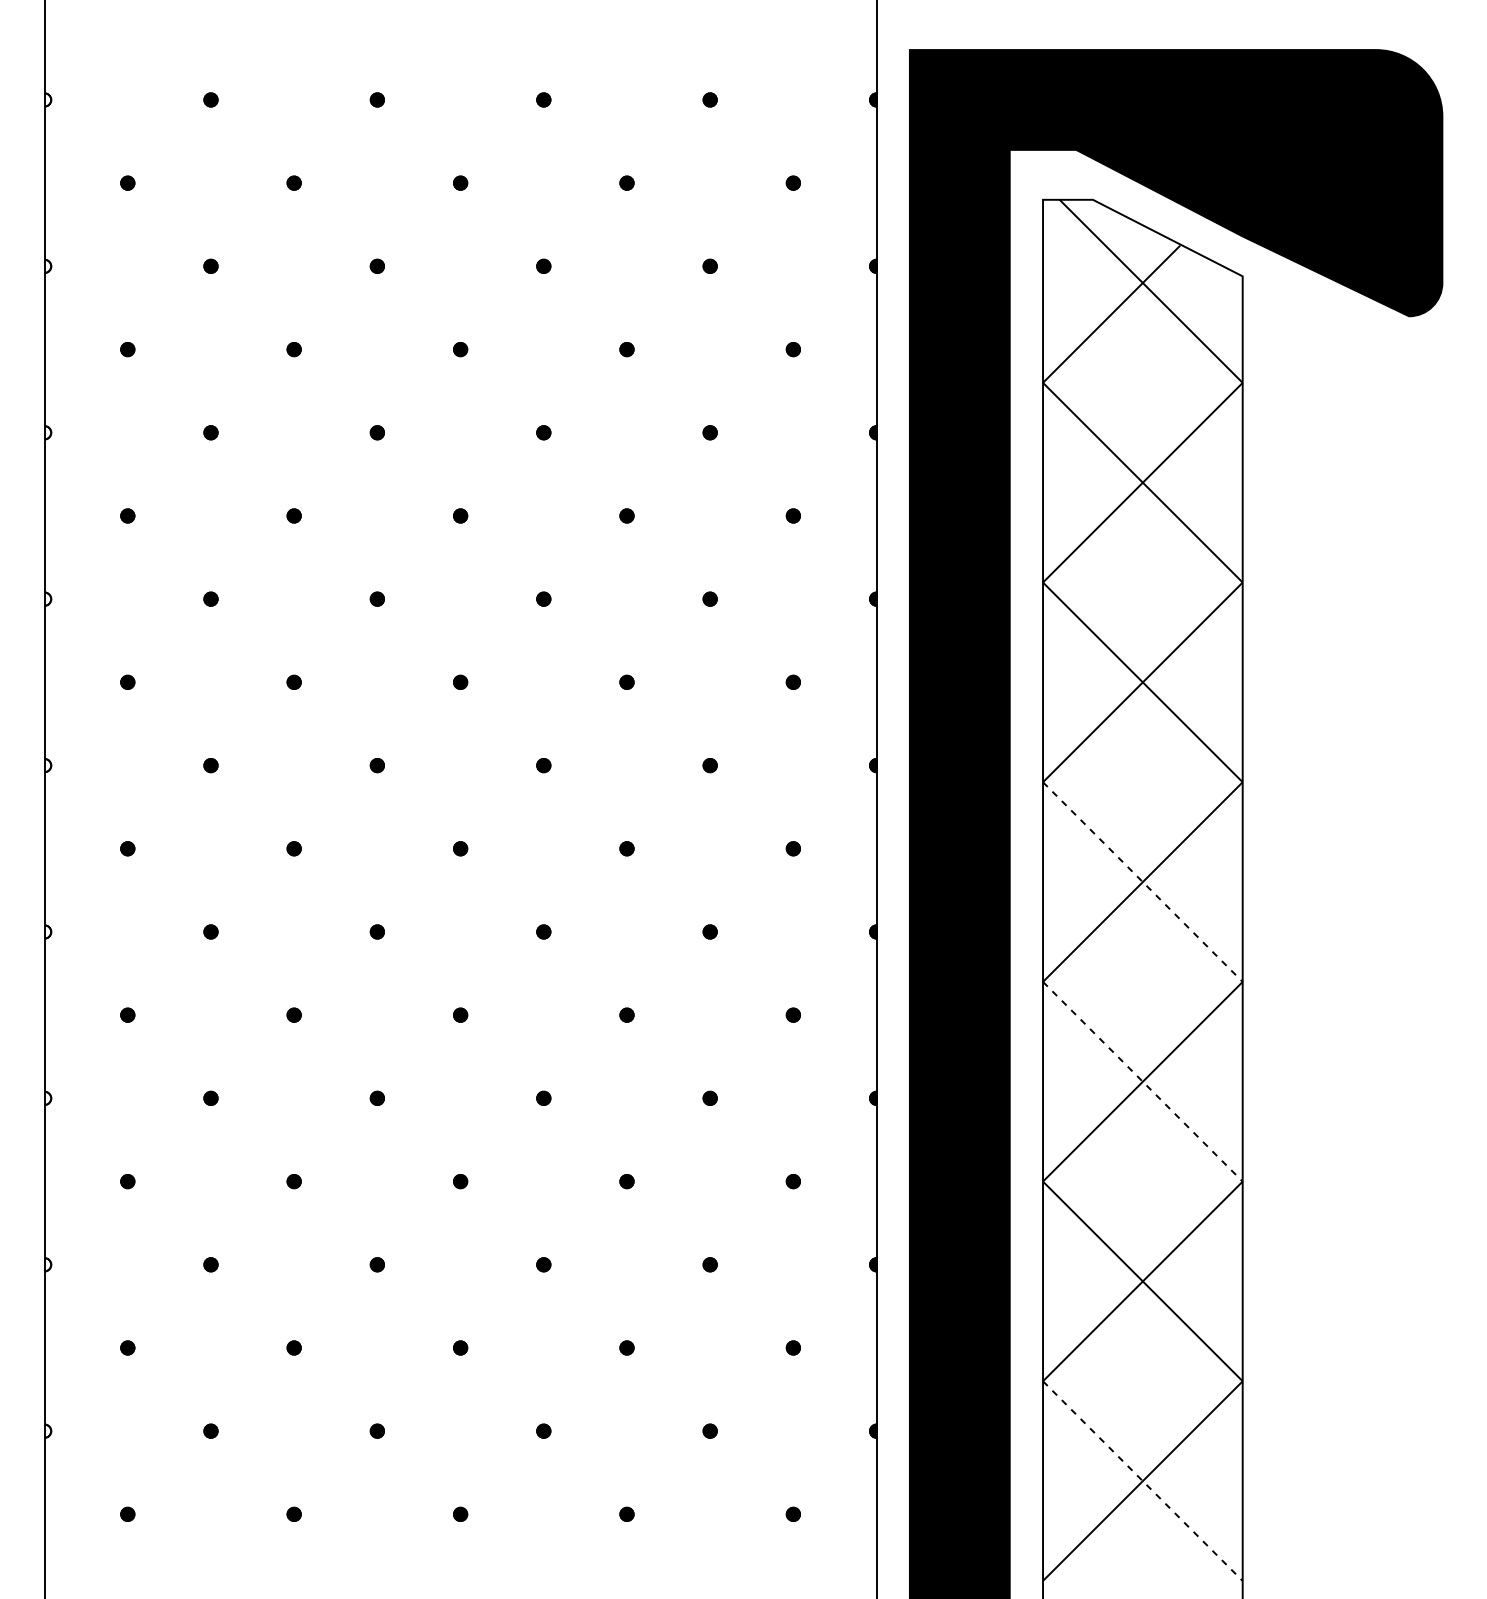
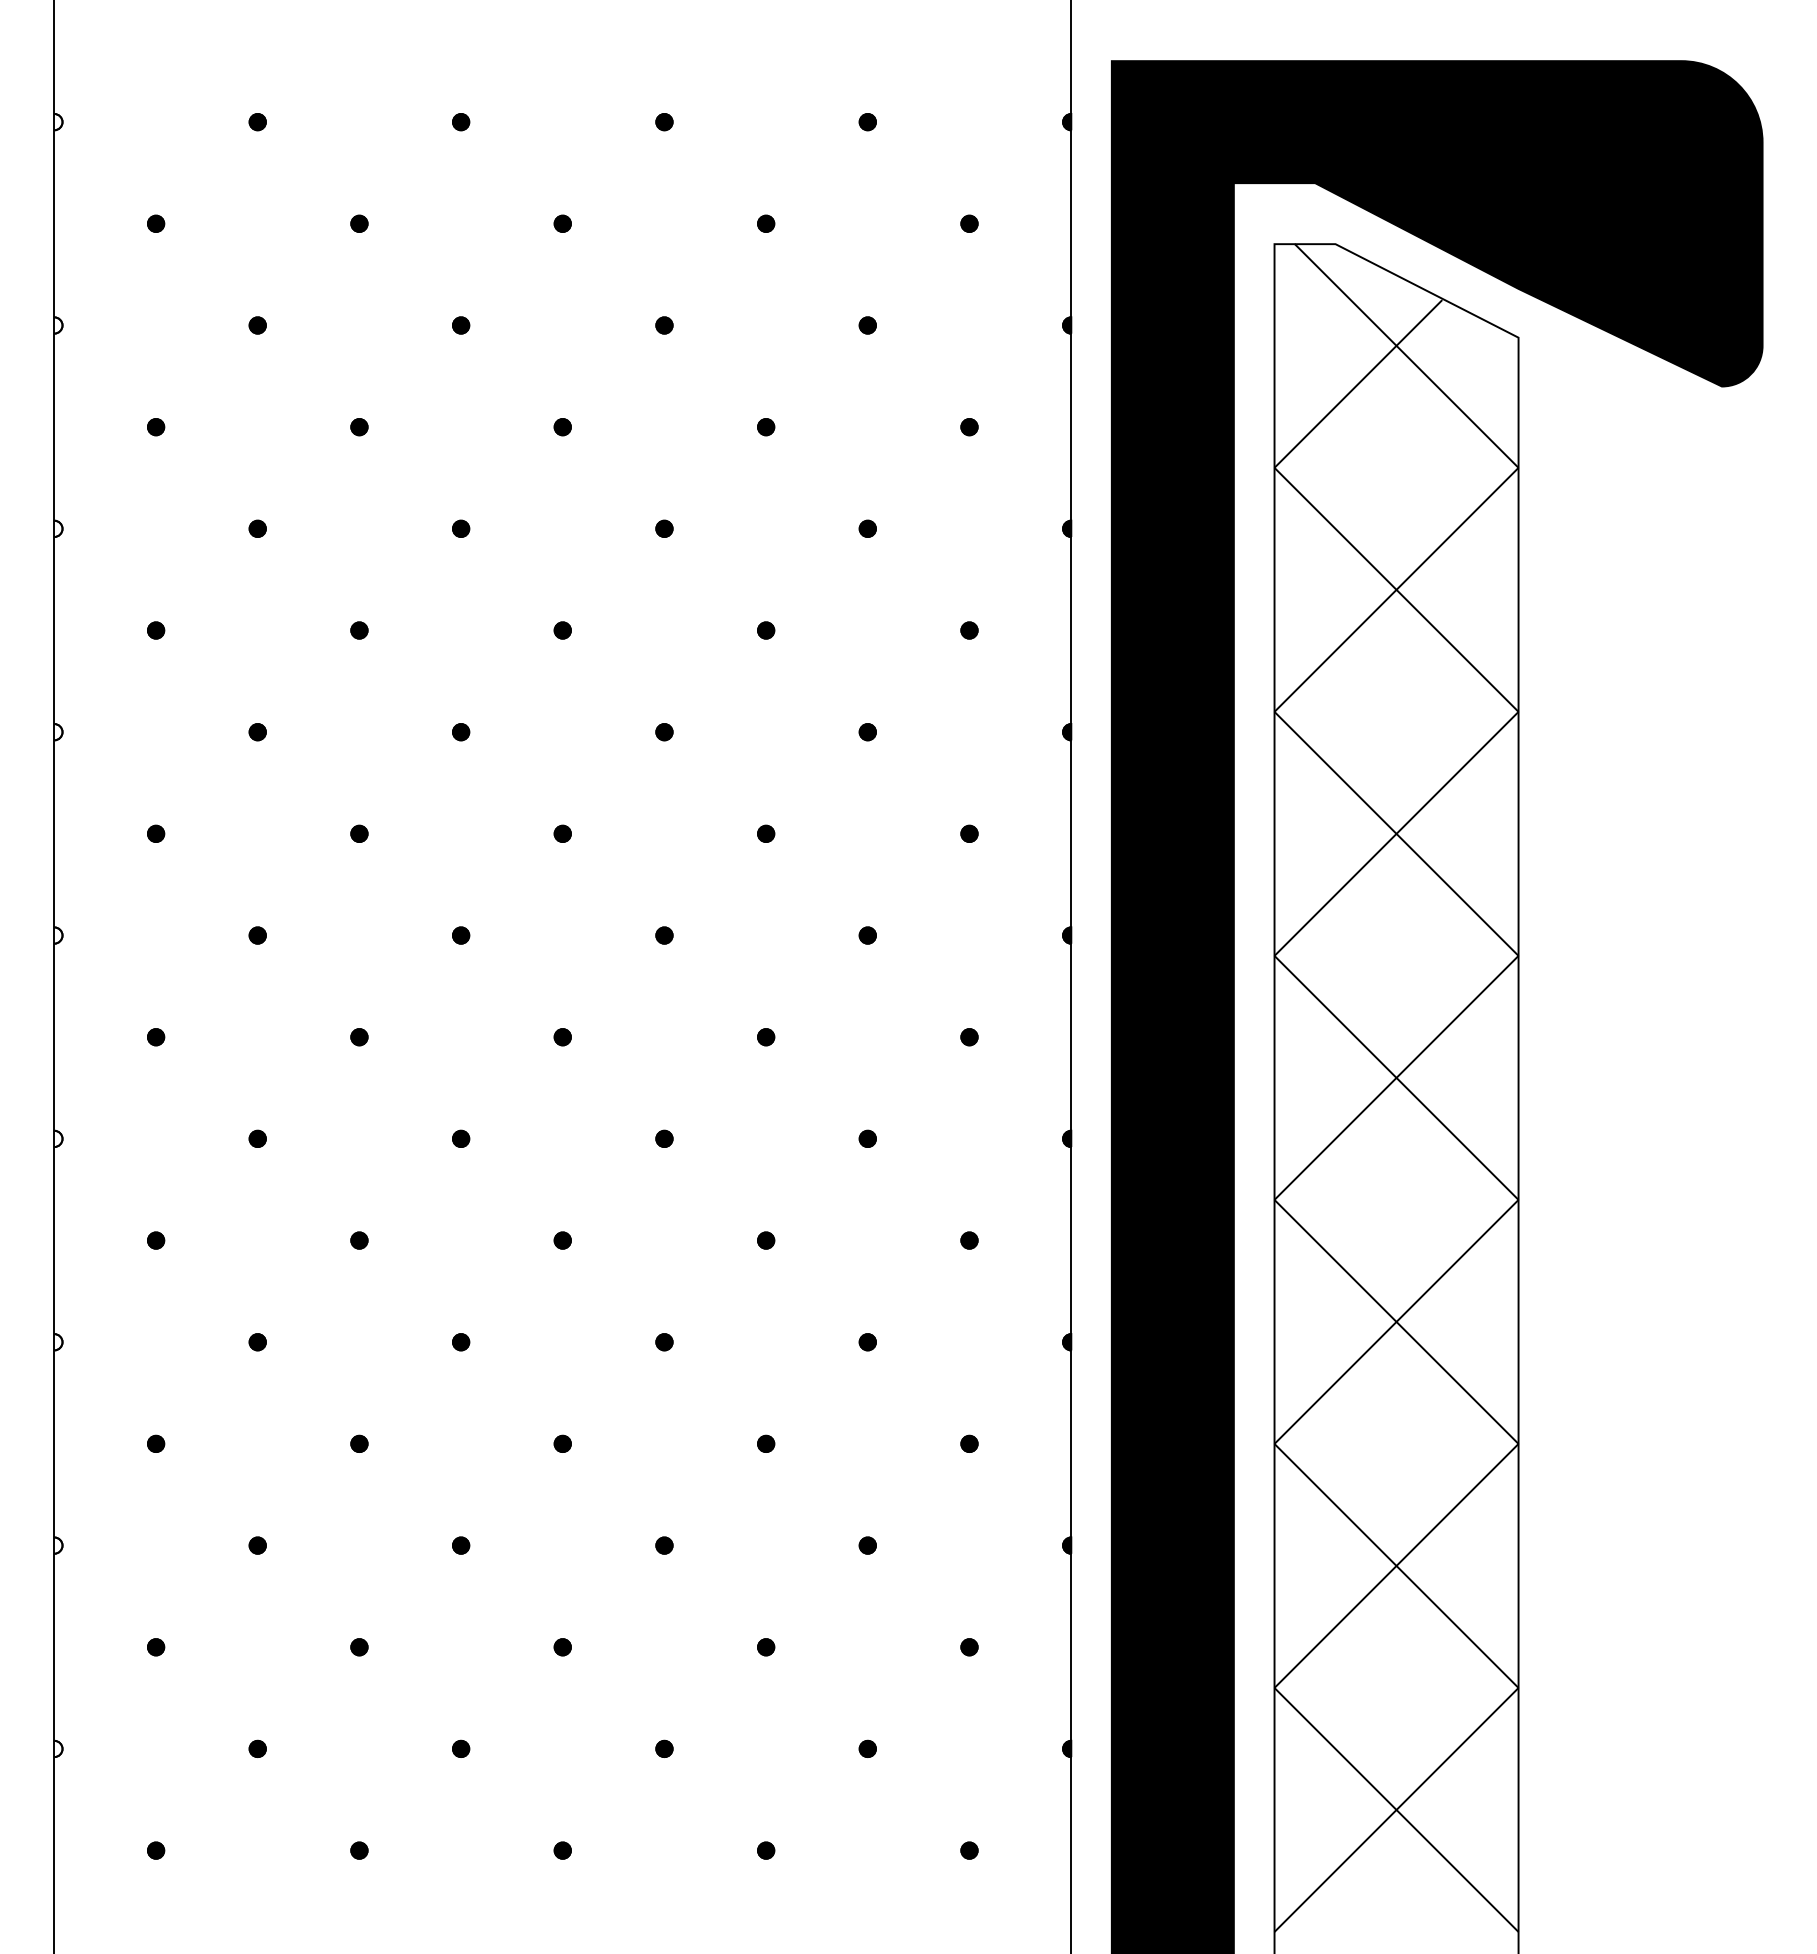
line: (1142, 881) -> (1396, 1077), dashed -> solid
line: (1142, 1081) -> (1396, 1321), dashed -> solid
line: (1142, 1480) -> (1396, 1809), dashed -> solid

